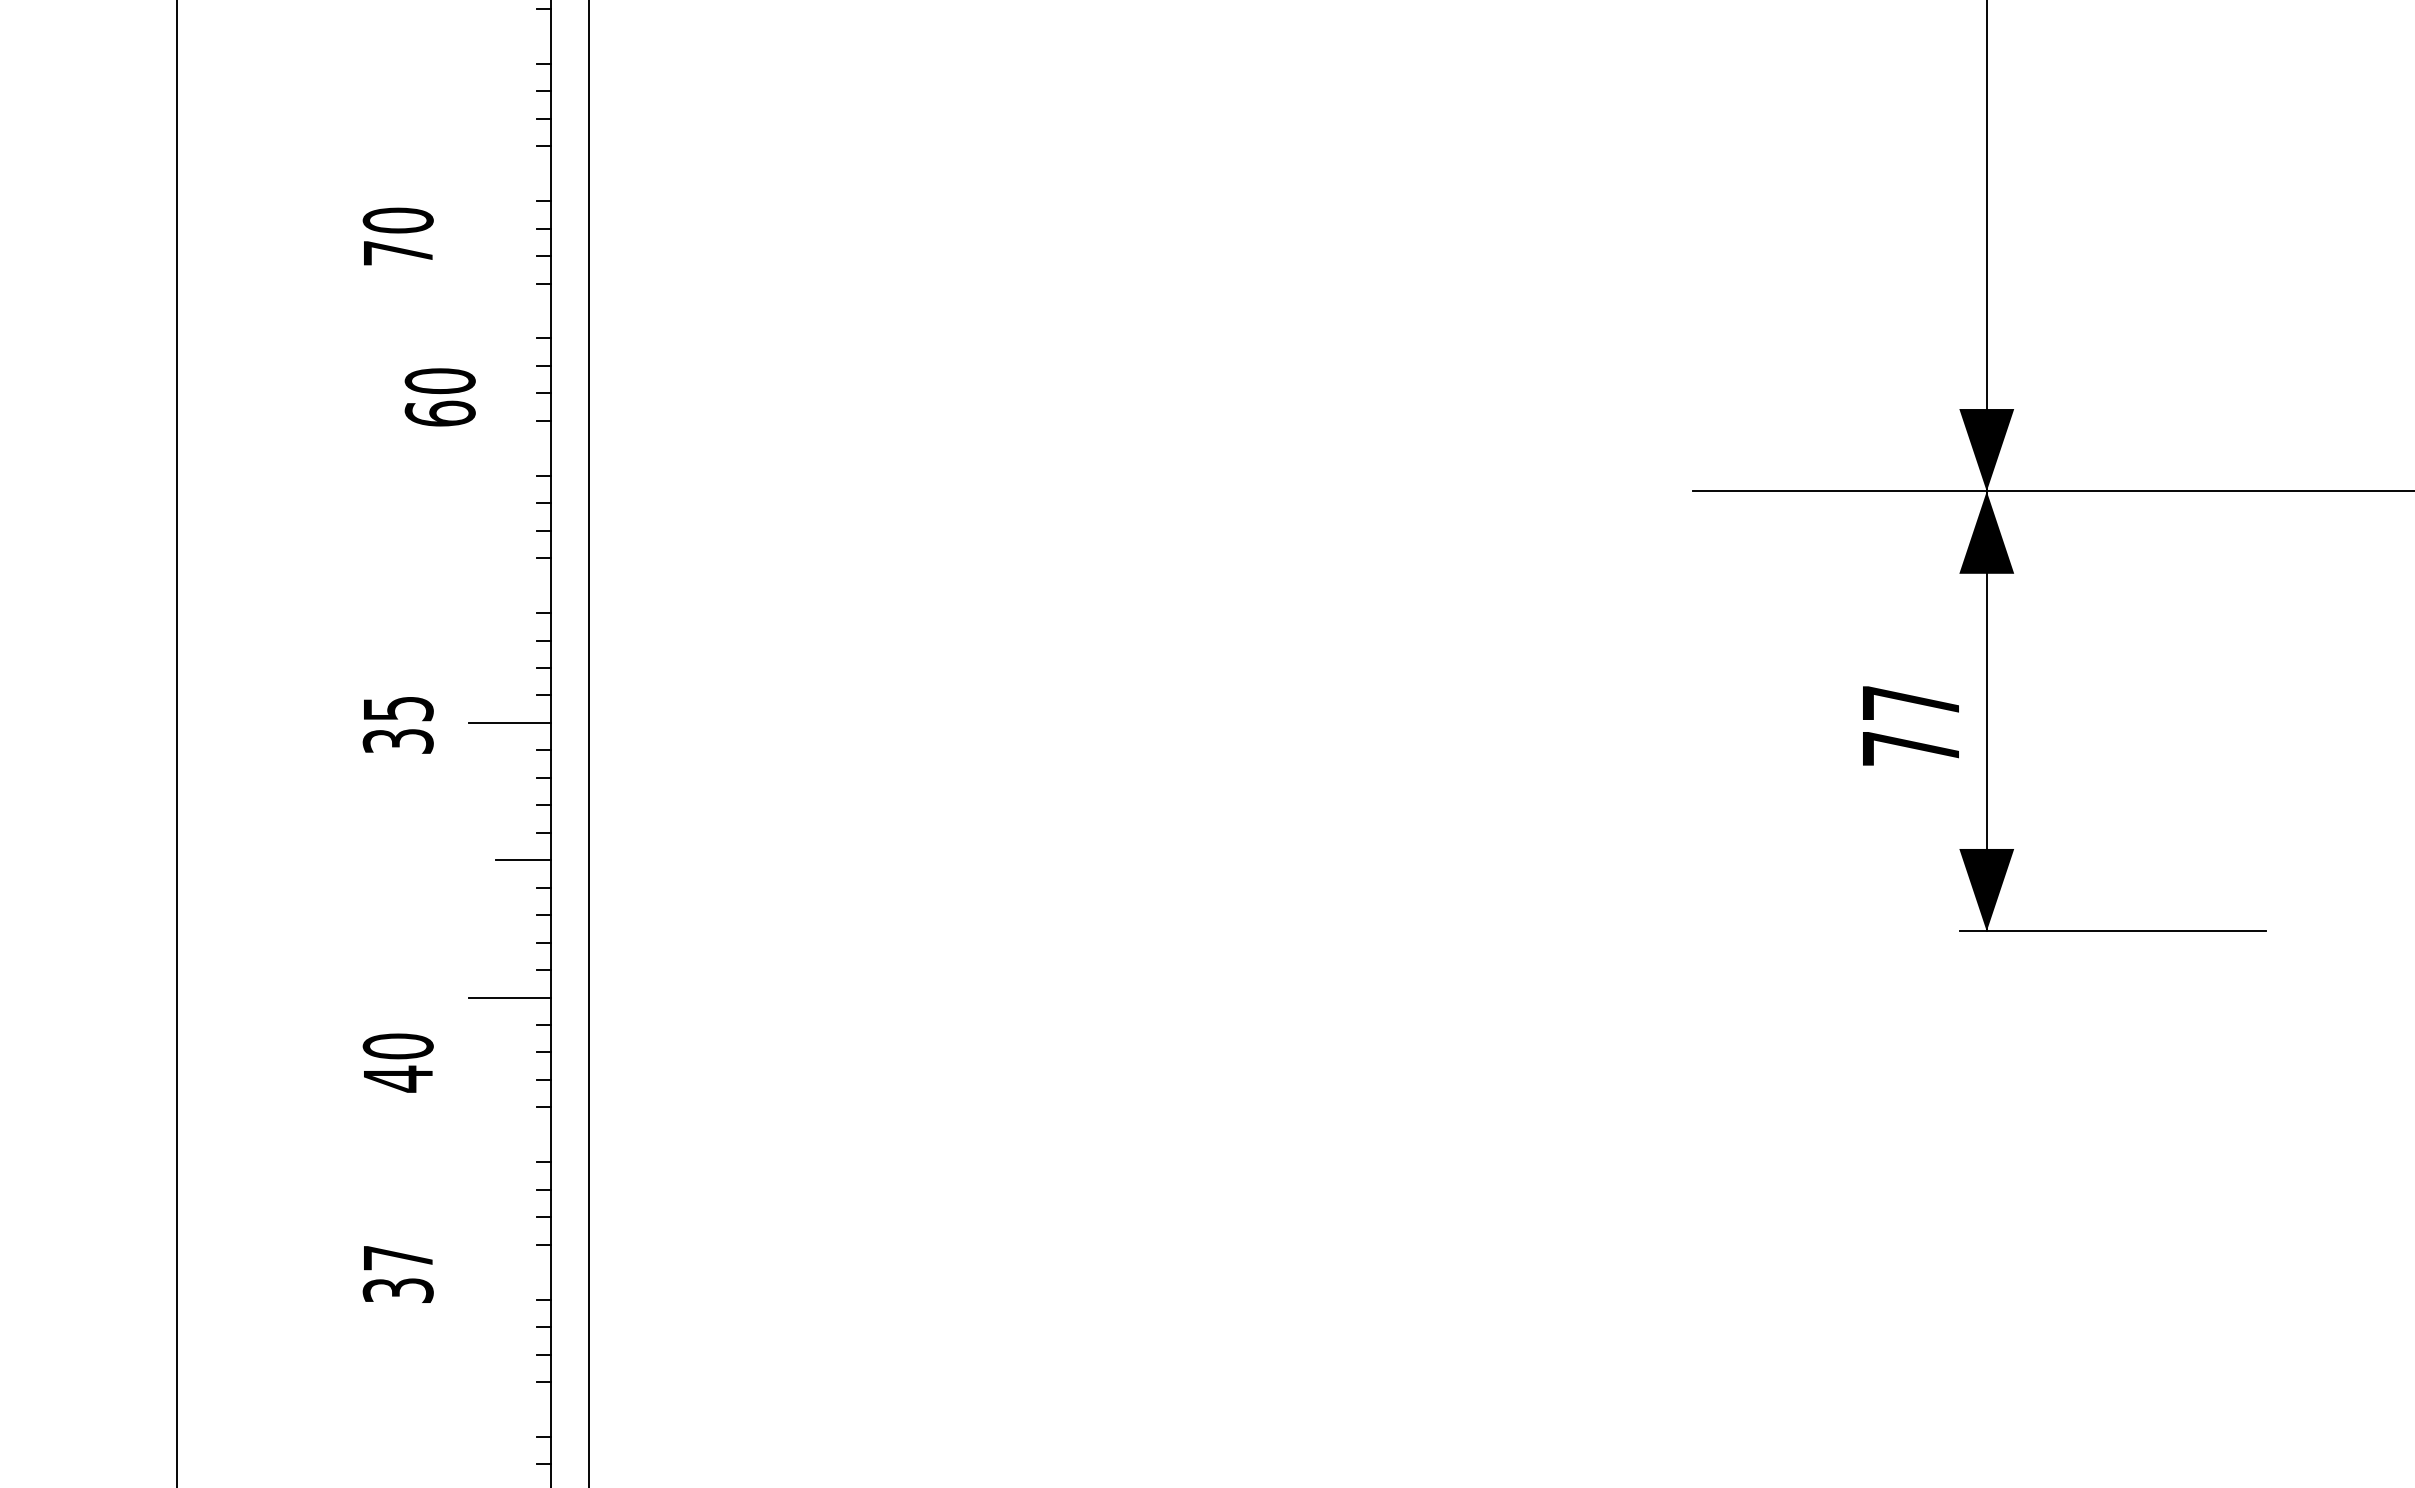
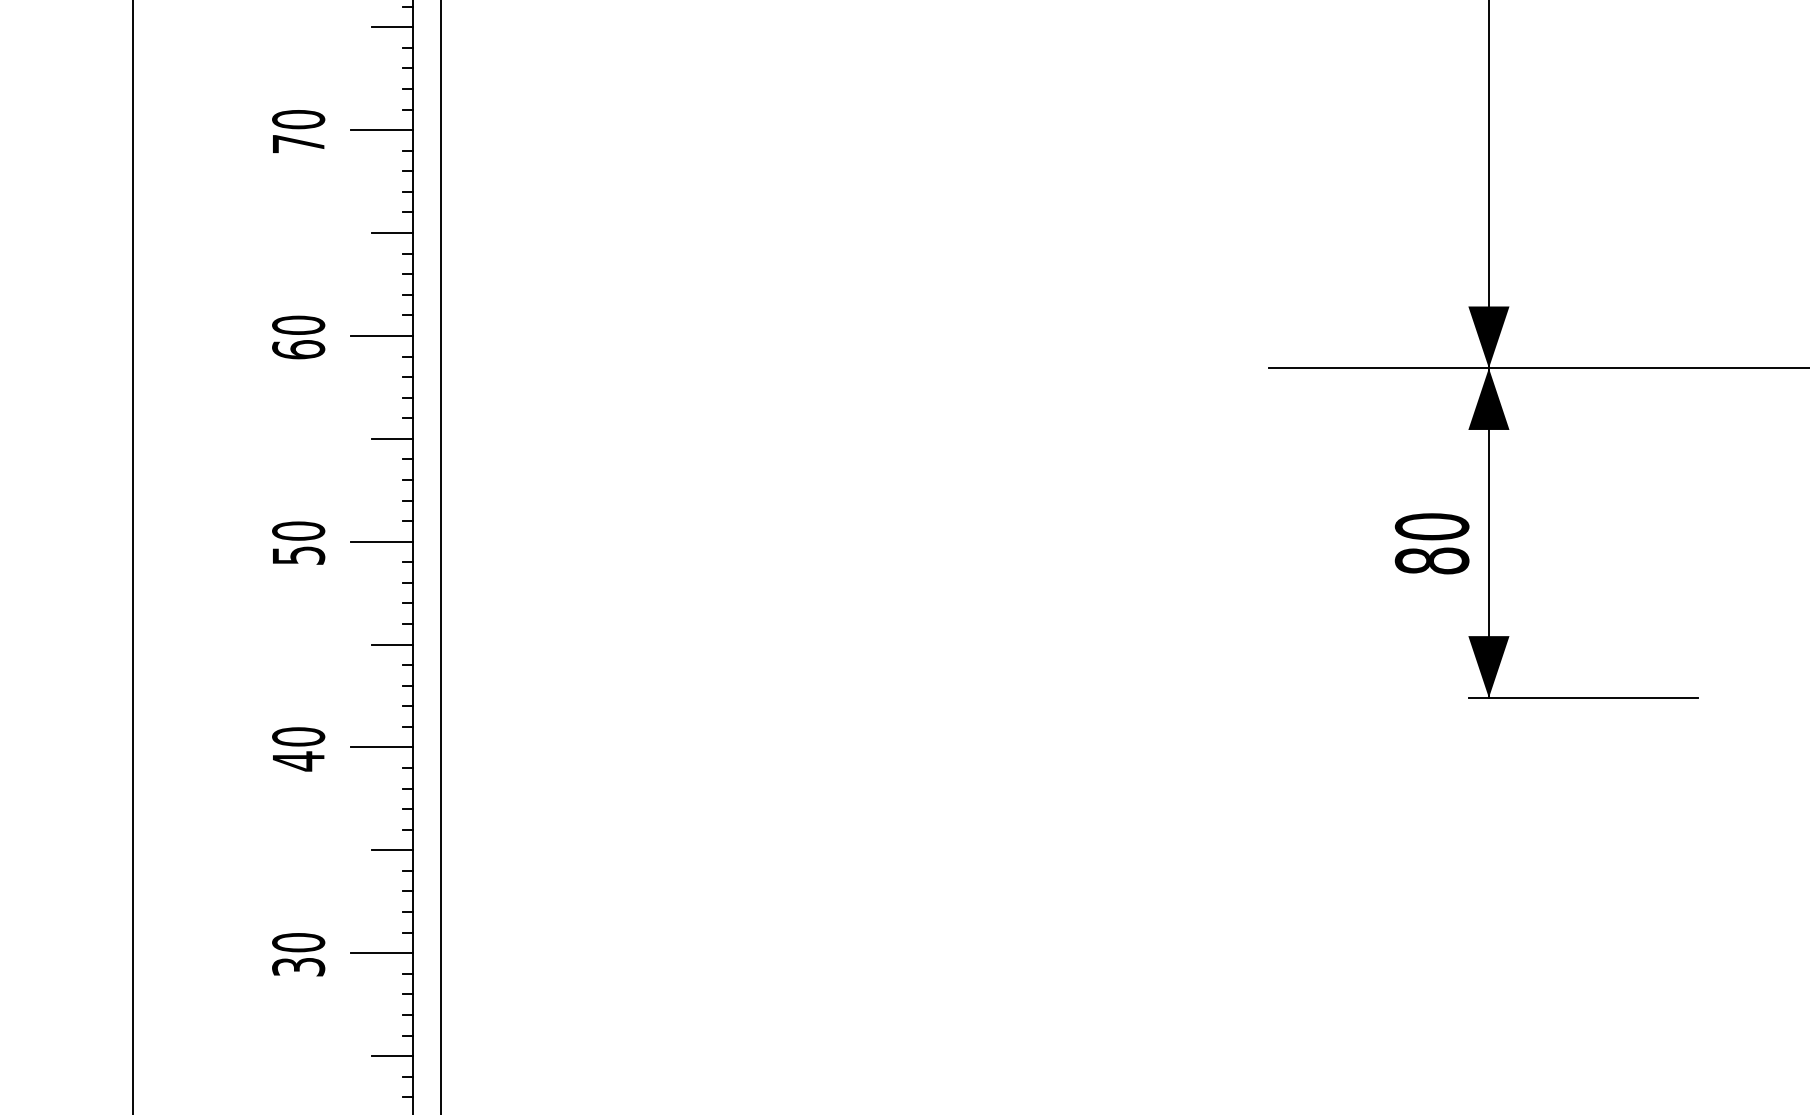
line: (523, 36) -> (392, 27), added
line: (509, 173) -> (381, 130), added
text: (397, 236) -> (298, 131), moved
line: (523, 310) -> (392, 232), added
text: (439, 397) -> (298, 337), moved
line: (509, 448) -> (381, 336), added
line: (523, 585) -> (392, 438), added
text: (397, 724) -> (298, 542), 35 -> 50
text: (1910, 725) -> (1431, 543), 77 -> 80
text: (397, 1062) -> (298, 748), moved
line: (523, 1134) -> (392, 850), added
text: (397, 1257) -> (298, 942), 37 -> 30
line: (509, 1272) -> (381, 953), added
line: (523, 1409) -> (392, 1056), added

